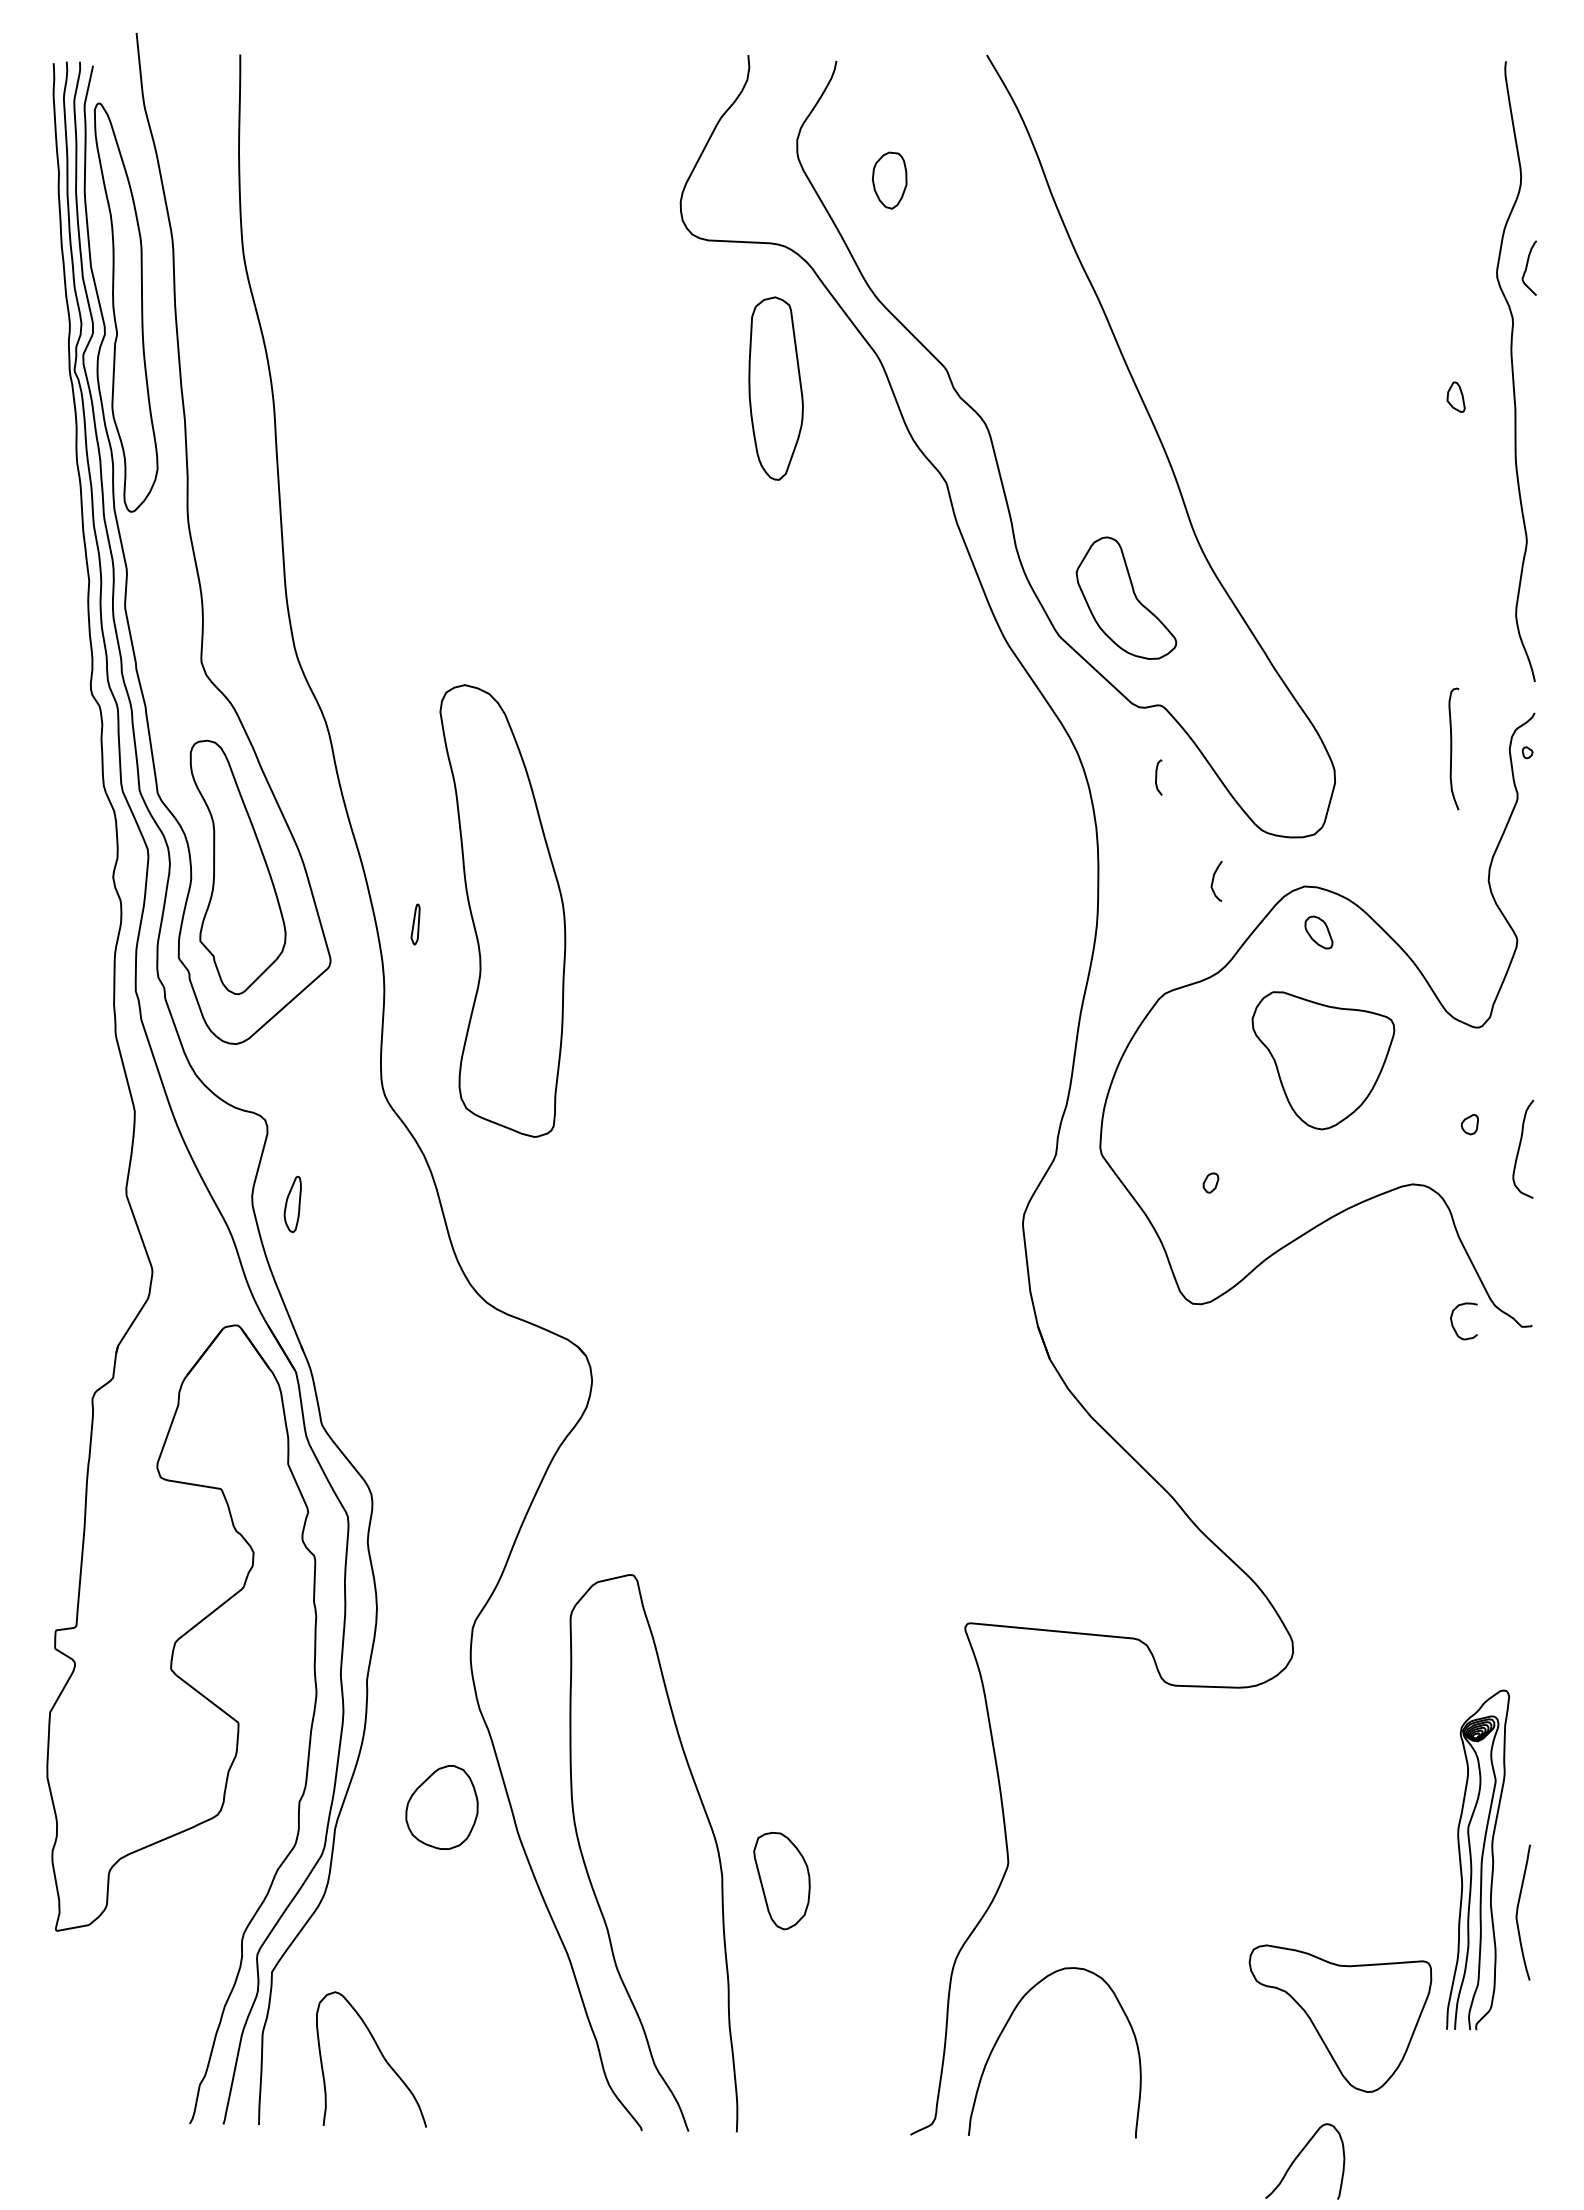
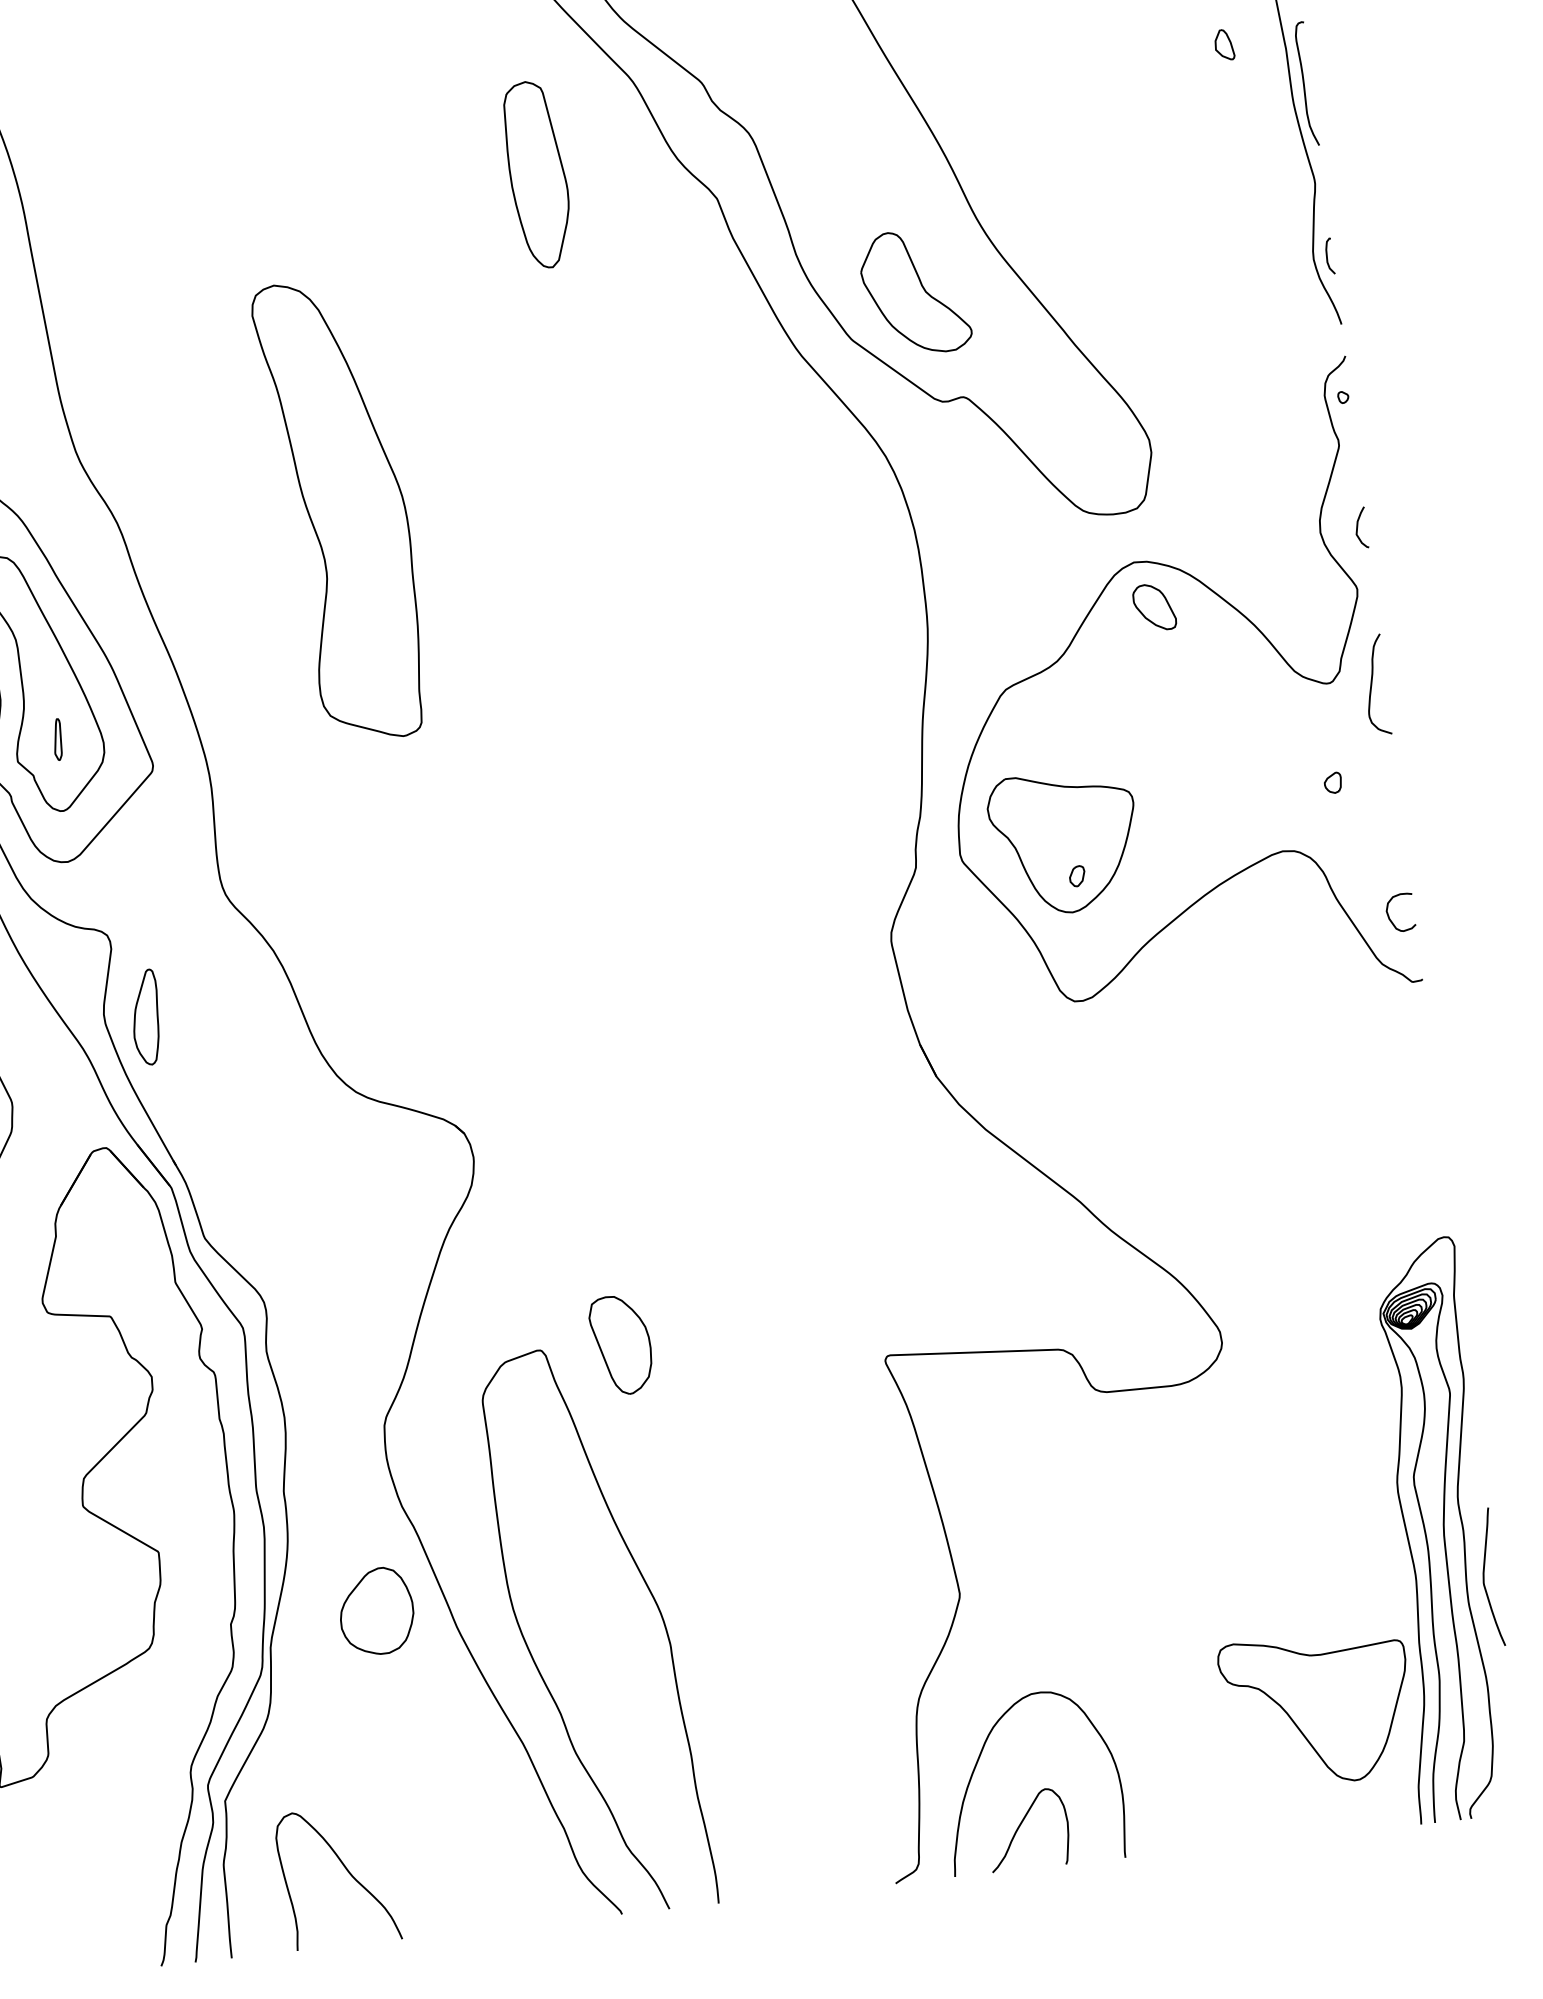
part: (775, 388) -> (537, 174), moved
curve: (1452, 748) -> (1305, 83), moved
curve: (1157, 777) -> (1328, 256), moved
curve: (1214, 878) -> (1358, 525), moved
part: (502, 910) -> (341, 509), moved
part: (415, 924) -> (57, 739), moved
part: (1318, 932) -> (1154, 607), size x1.43
part: (1323, 1060) -> (1065, 842), moved
curve: (1520, 1147) -> (1372, 683), moved
part: (292, 1204) -> (145, 1017), size x1.67
curve: (1453, 1324) -> (1390, 917), moved
part: (1477, 1859) -> (1436, 1529), size x1.67
part: (781, 1881) -> (621, 1345), moved
curve: (1299, 2155) -> (1021, 1824), moved

